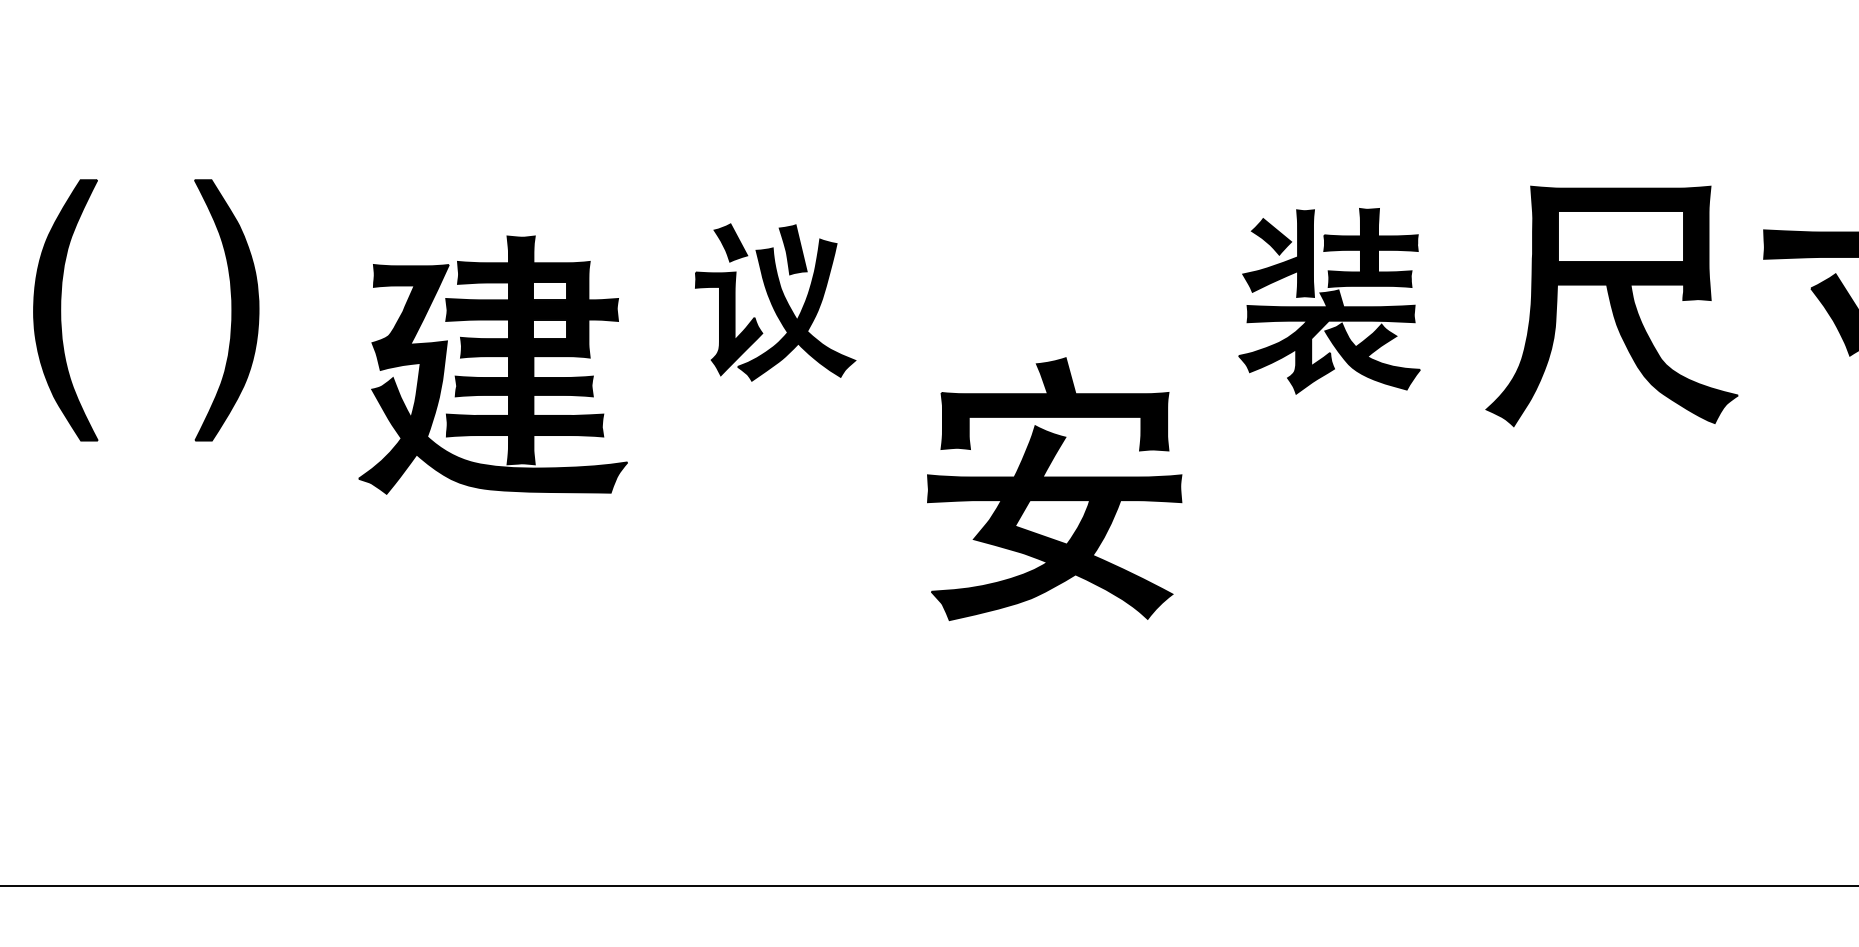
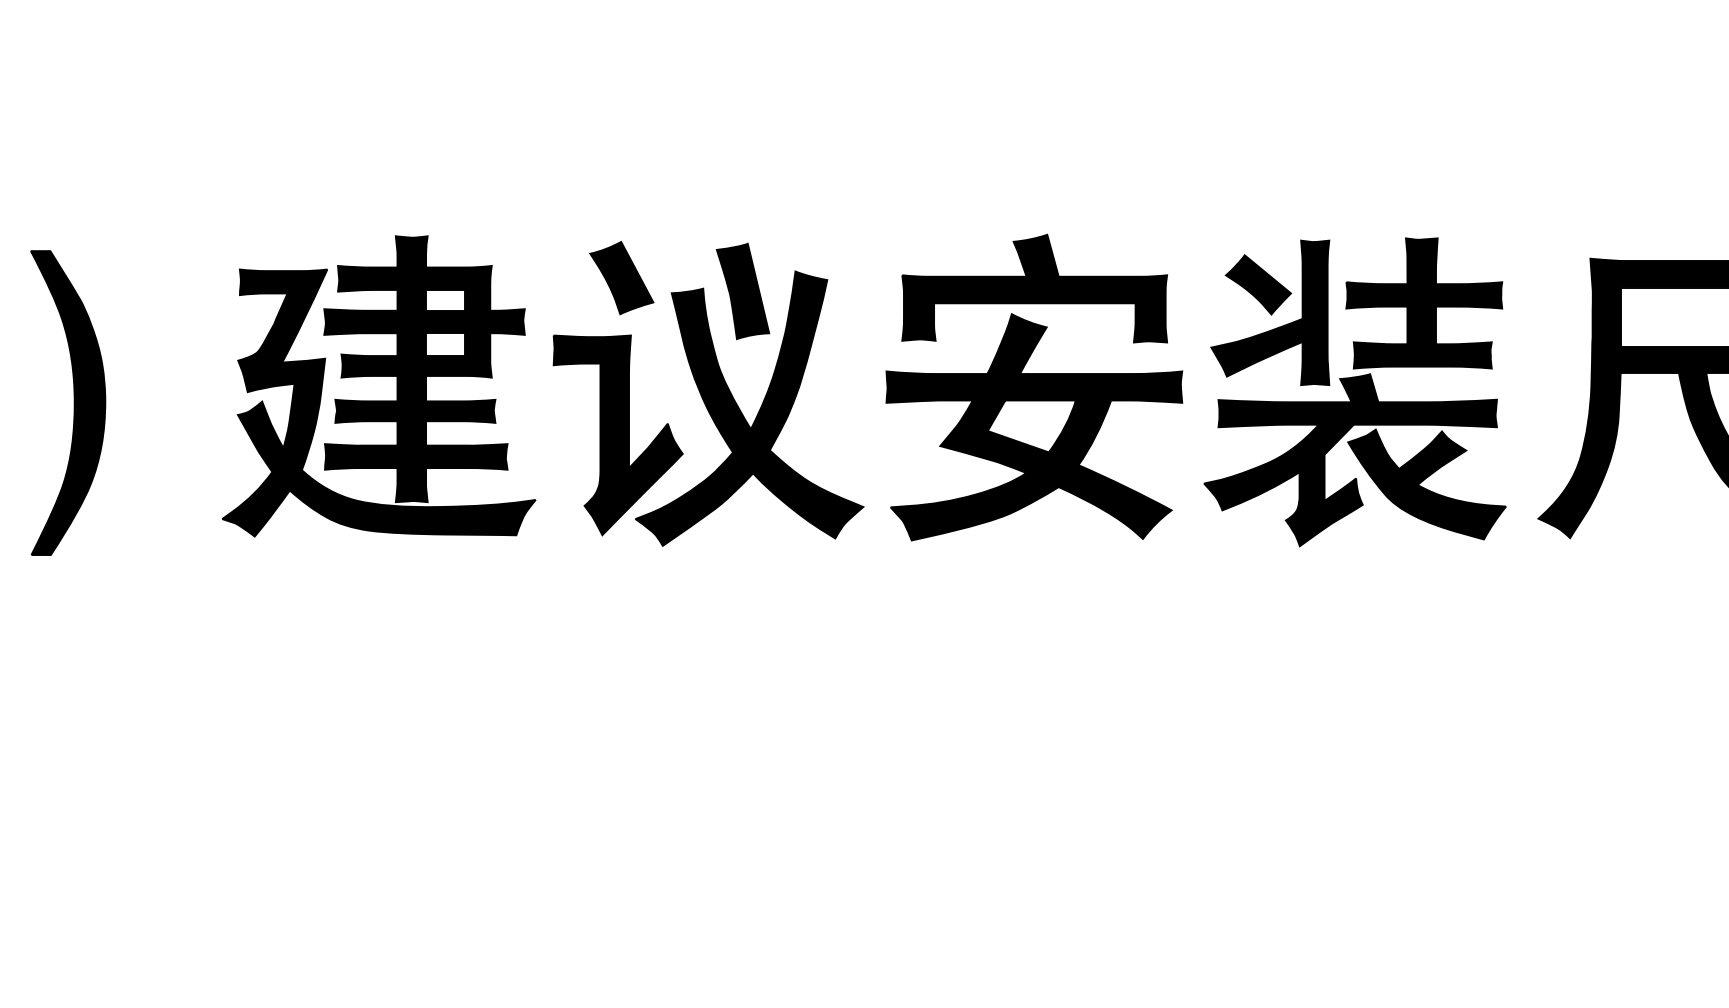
part: (1329, 301) -> (1355, 392), size x1.43
part: (775, 302) -> (708, 393), size x1.67
part: (492, 357) -> (378, 377), moved
part: (1054, 488) -> (1034, 386), moved

